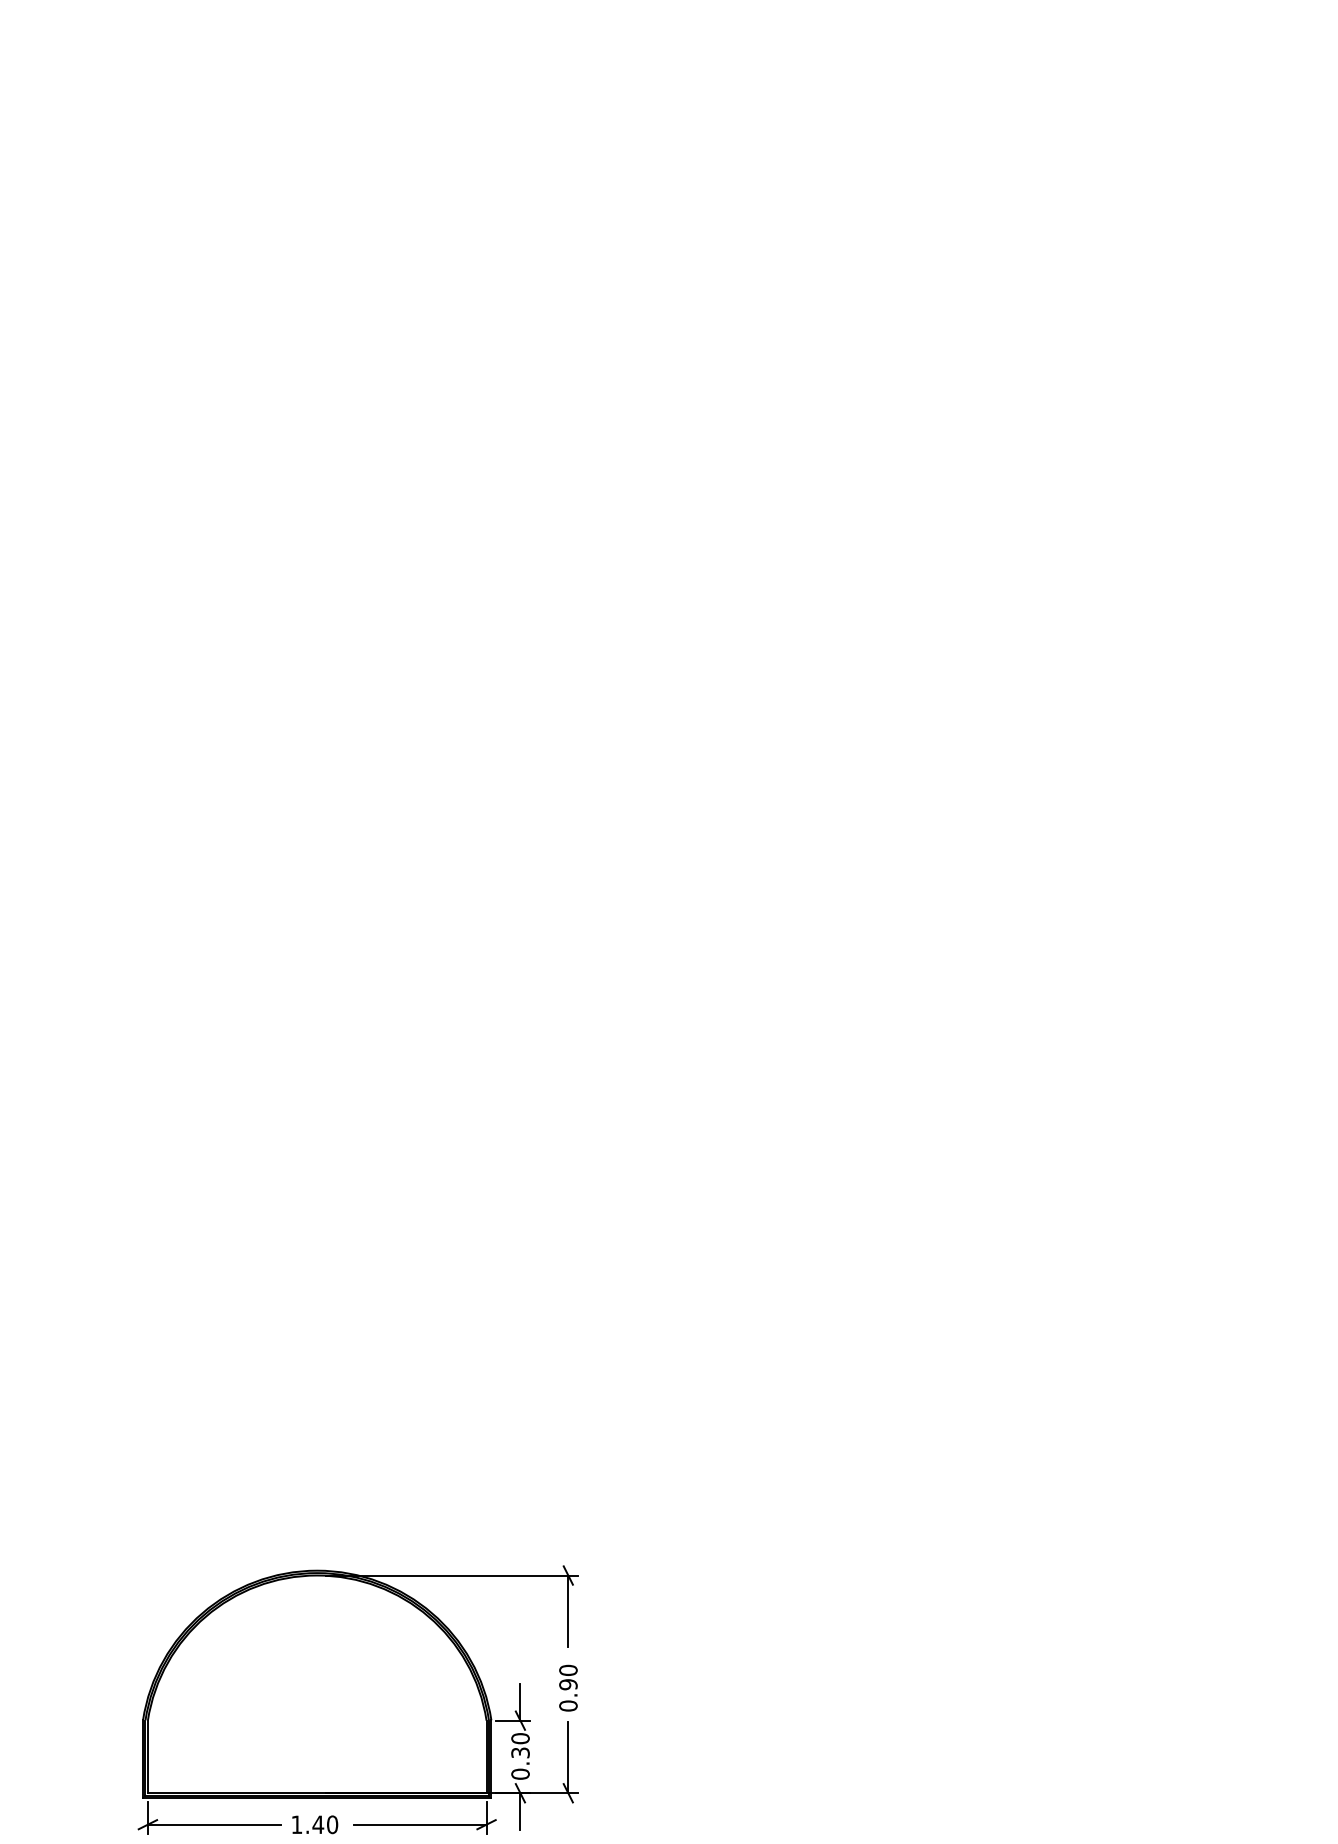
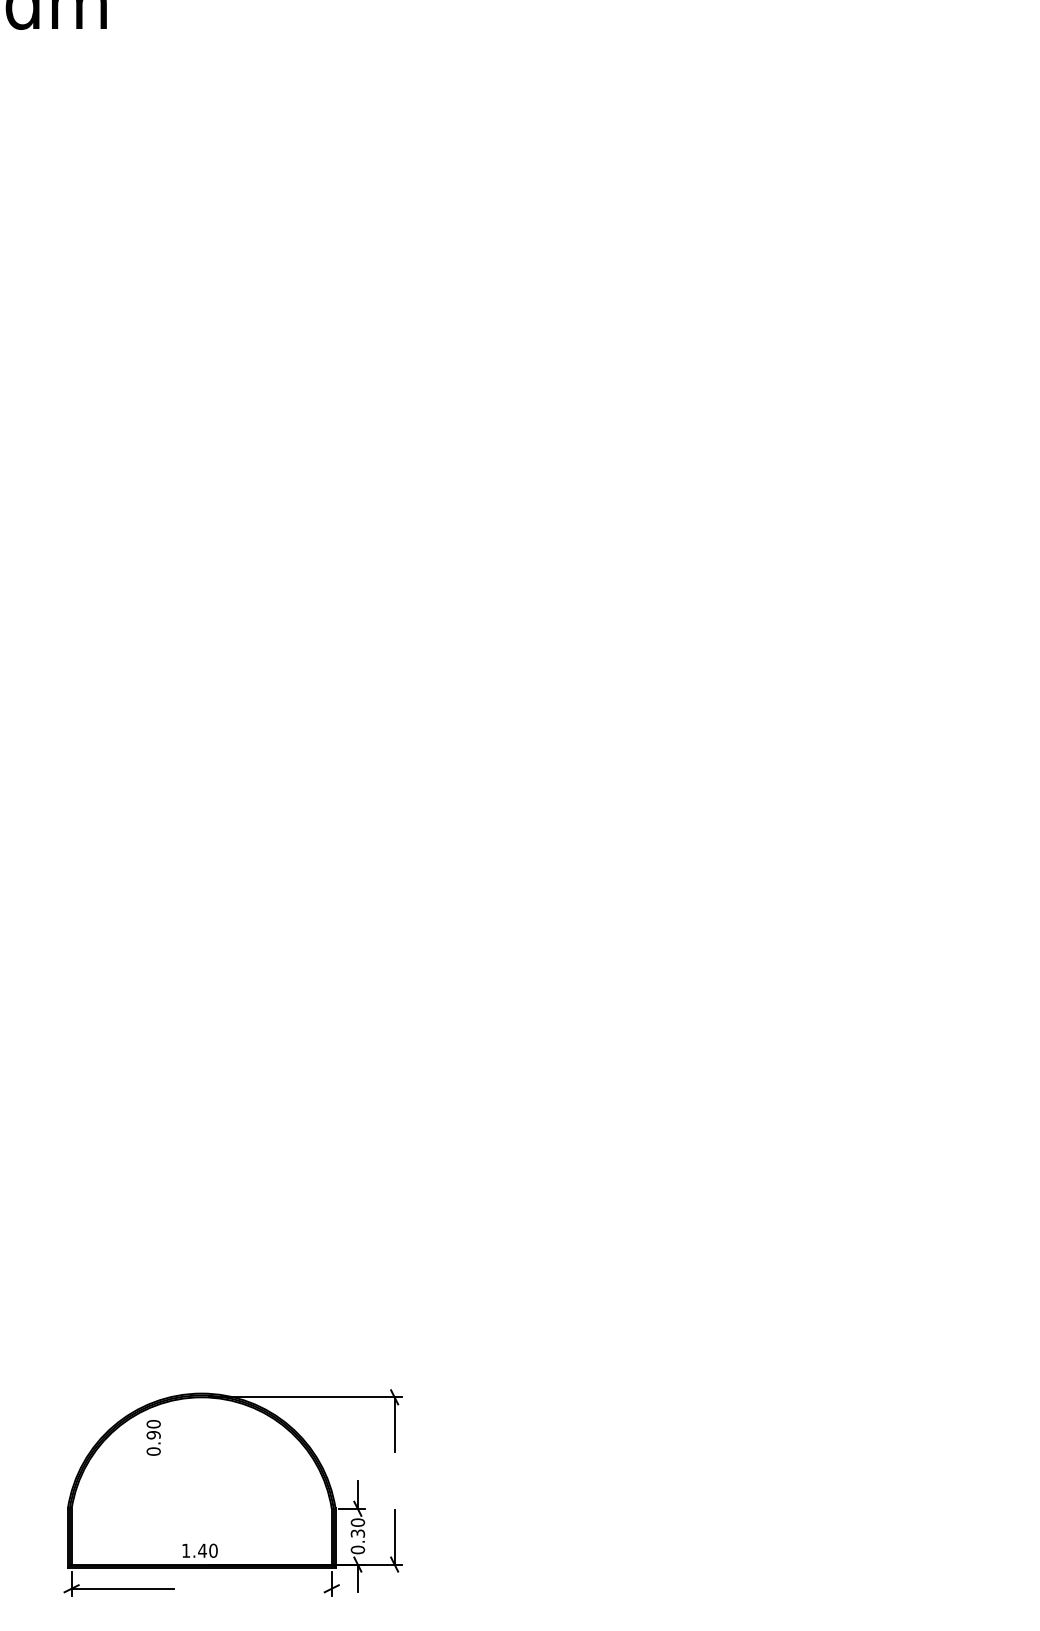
text: (568, 1687) -> (153, 1437), moved
text: (314, 1824) -> (199, 1550), moved
line: (419, 1824) -> (280, 1588), removed

